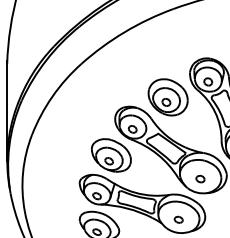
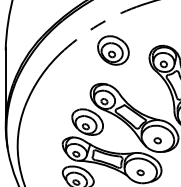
arc: (124, 32) -> (97, 25), solid -> dashed
part: (167, 97) -> (112, 50), moved

